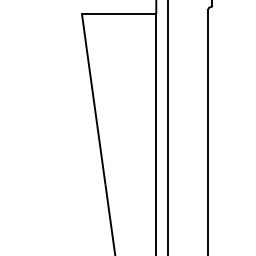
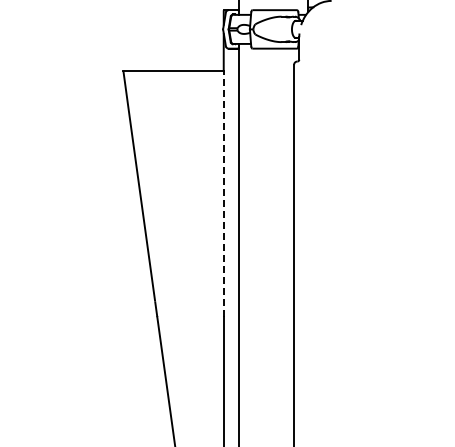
line: (156, 104) -> (223, 193), solid -> dashed

